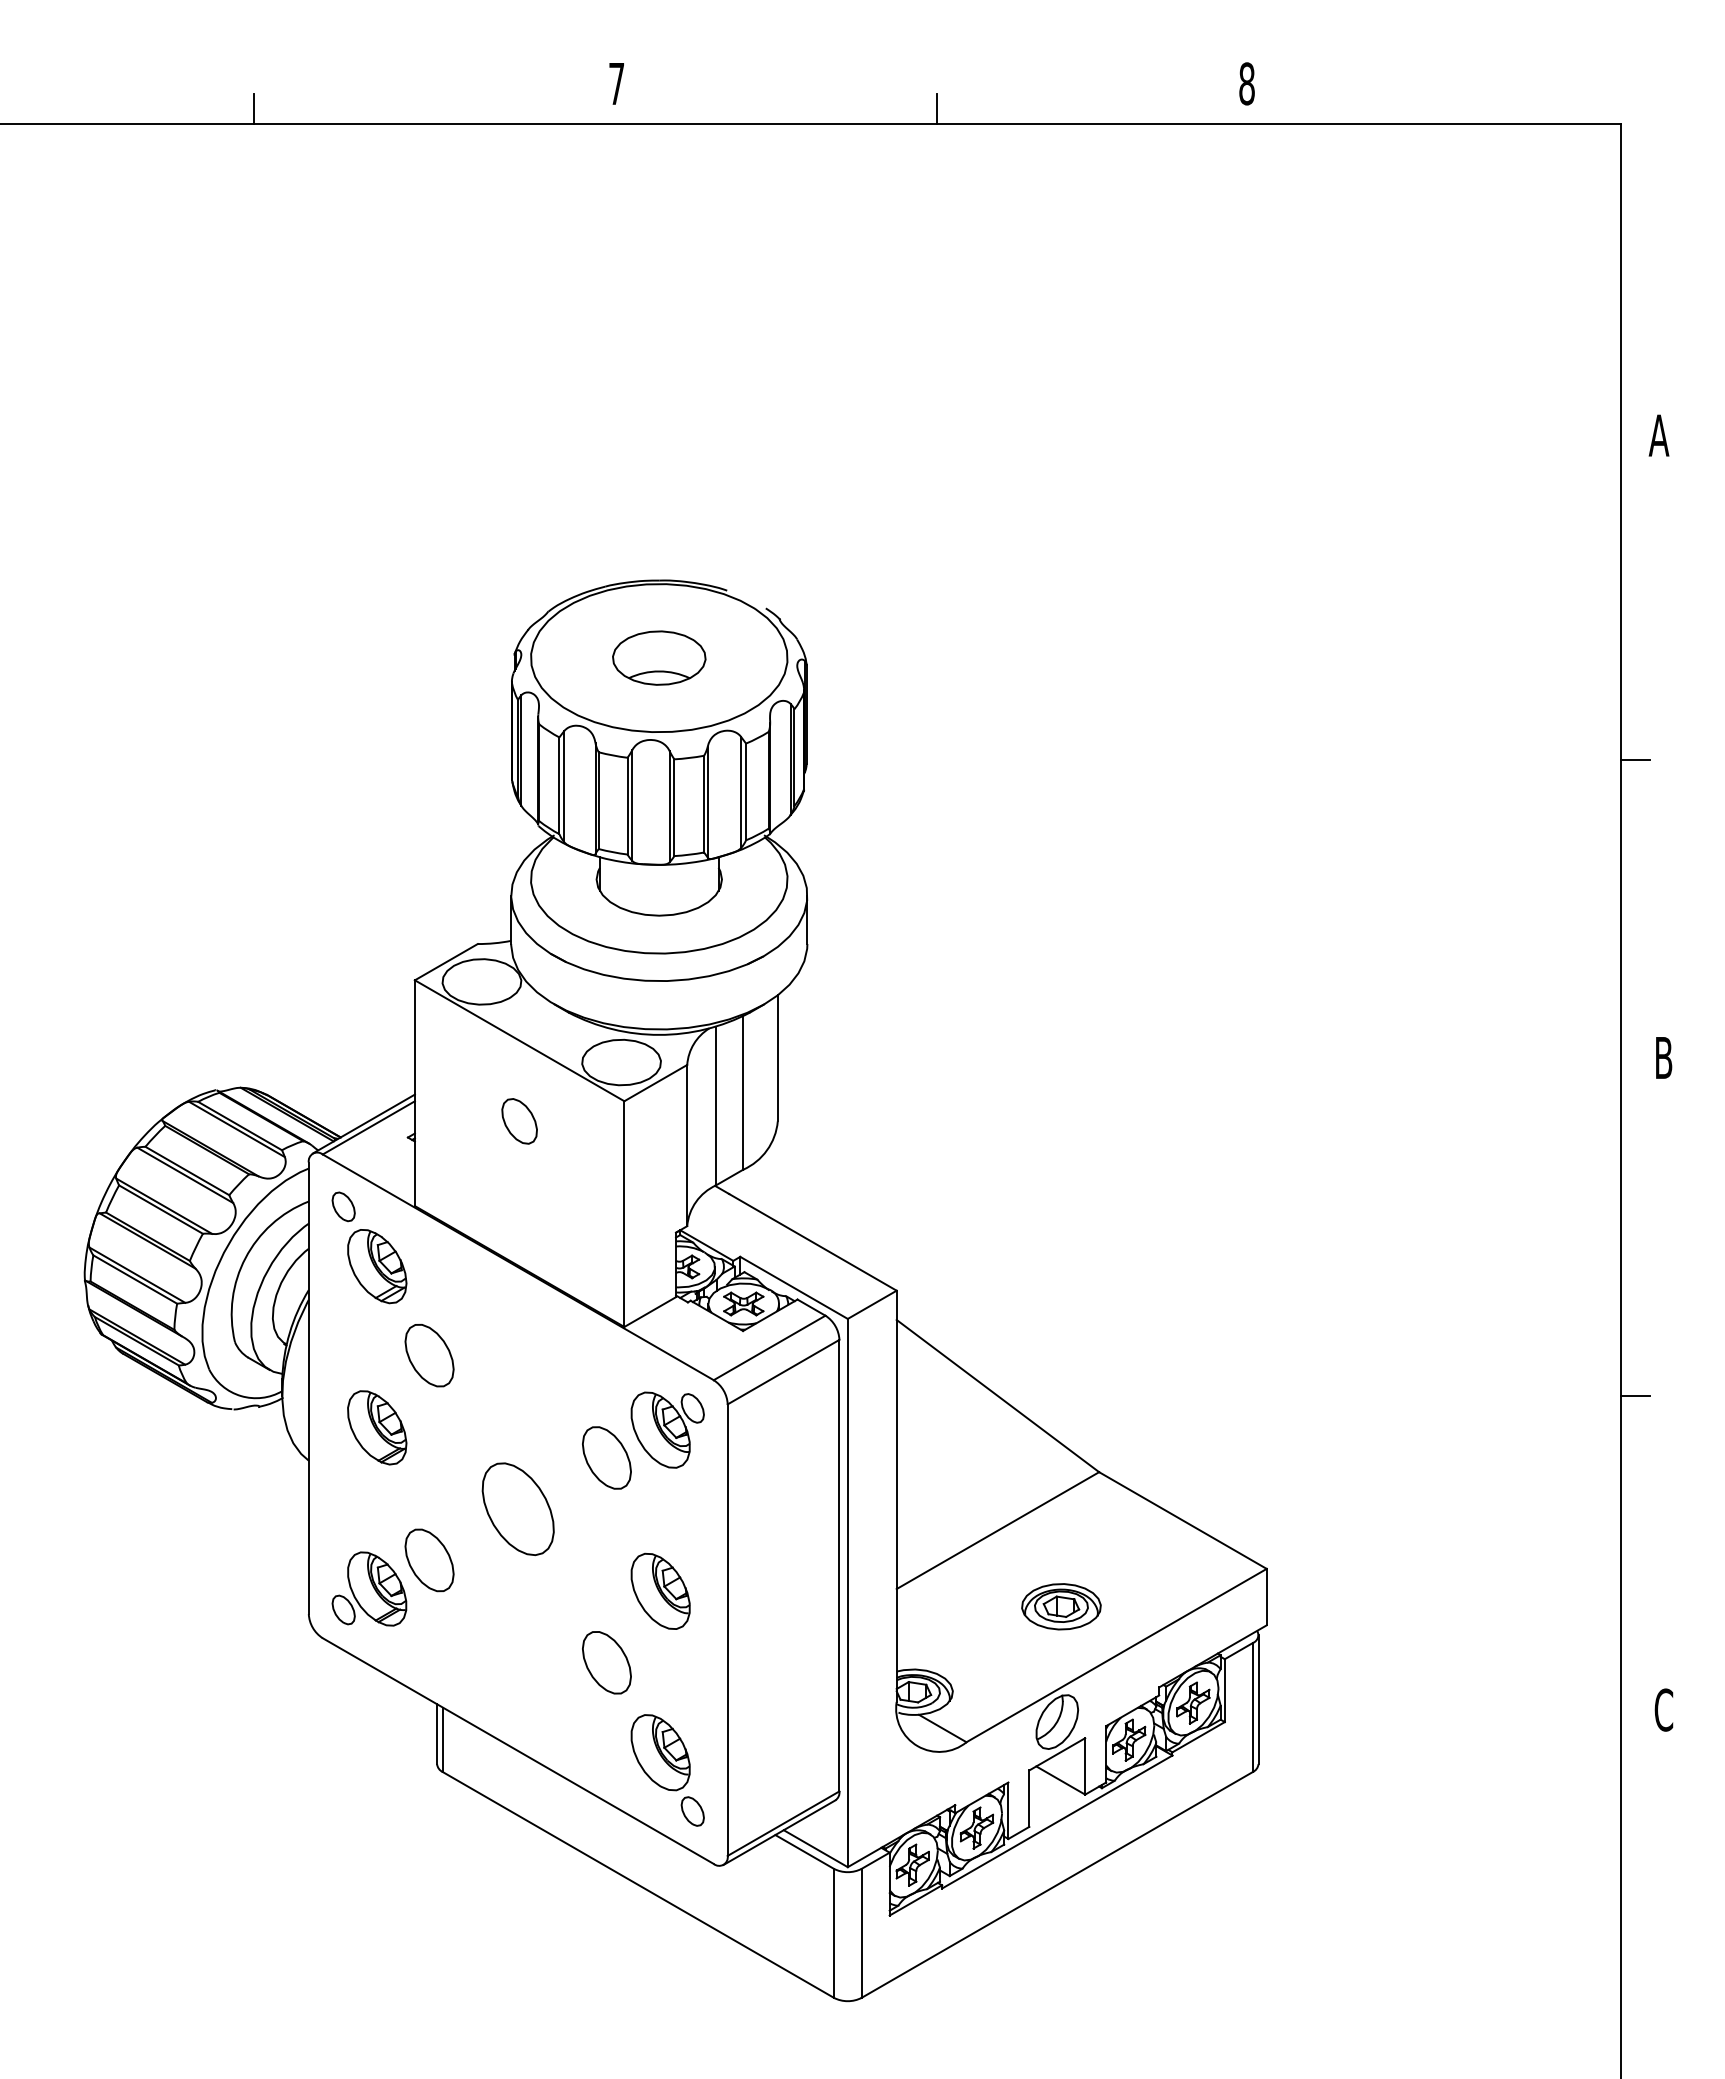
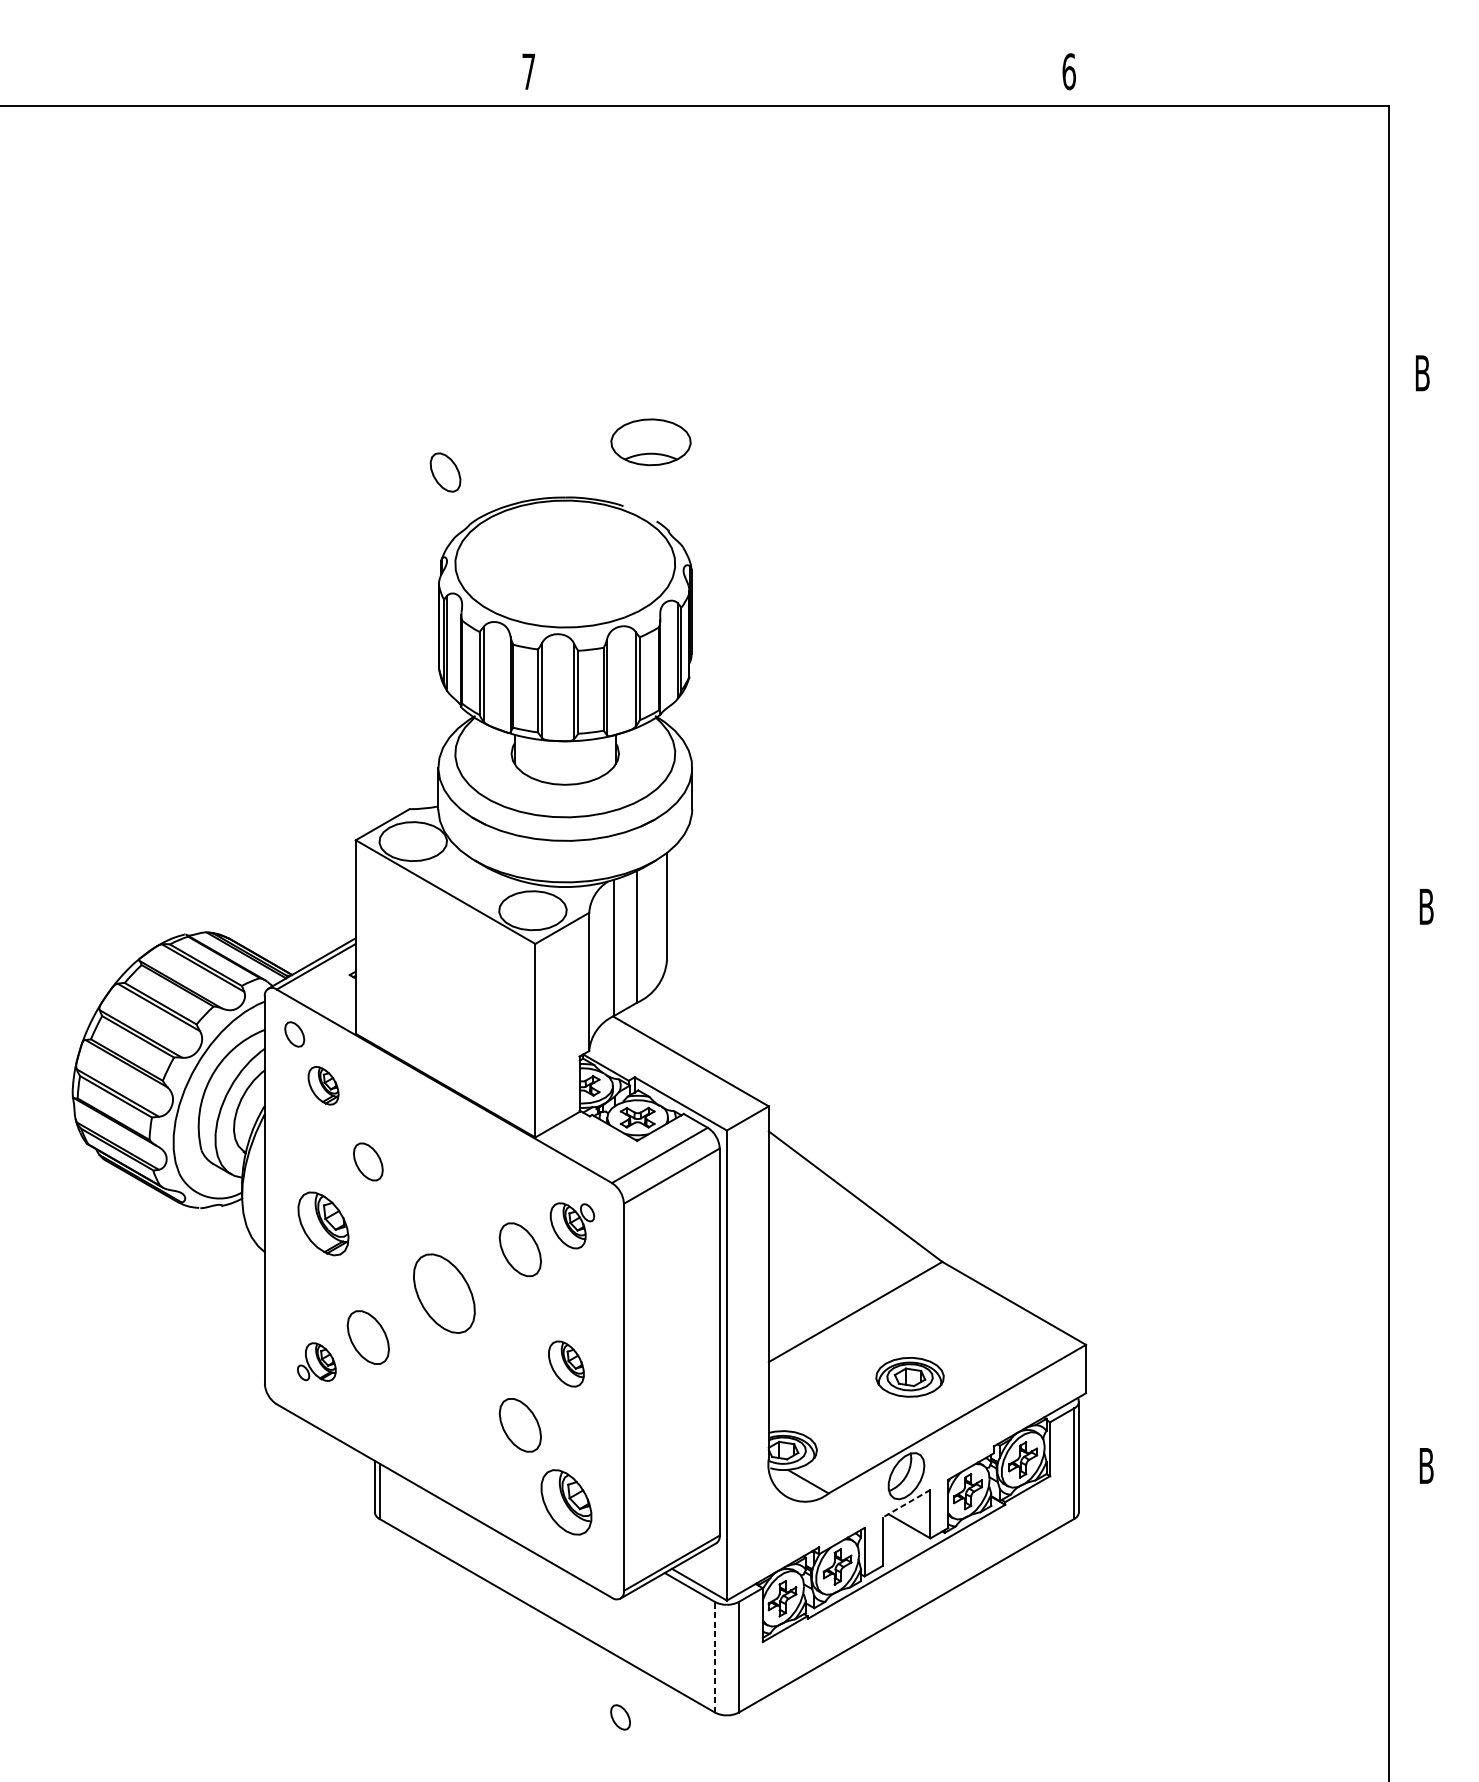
text: (1246, 83) -> (1068, 71), 8 -> 6
line: (253, 108) -> (217, 92), removed
line: (937, 108) -> (803, 92), removed
text: (1658, 435) -> (1421, 373), A -> B
part: (659, 657) -> (651, 441), moved
line: (1635, 759) -> (1402, 650), removed
part: (519, 1121) -> (445, 472), moved
part: (377, 1266) -> (323, 1085), size x0.6
part: (429, 1355) -> (368, 1161), size x0.7
line: (1635, 1395) -> (1402, 1196), removed
part: (667, 1429) -> (572, 1225), size x0.7
part: (369, 1588) -> (316, 1361), size x0.6
part: (660, 1590) -> (566, 1363), size x0.7
text: (1663, 1709) -> (1426, 1465), C -> B
line: (1056, 1754) -> (905, 1503), solid -> dashed
part: (692, 1811) -> (620, 1717), moved
line: (833, 1932) -> (714, 1656), solid -> dashed

